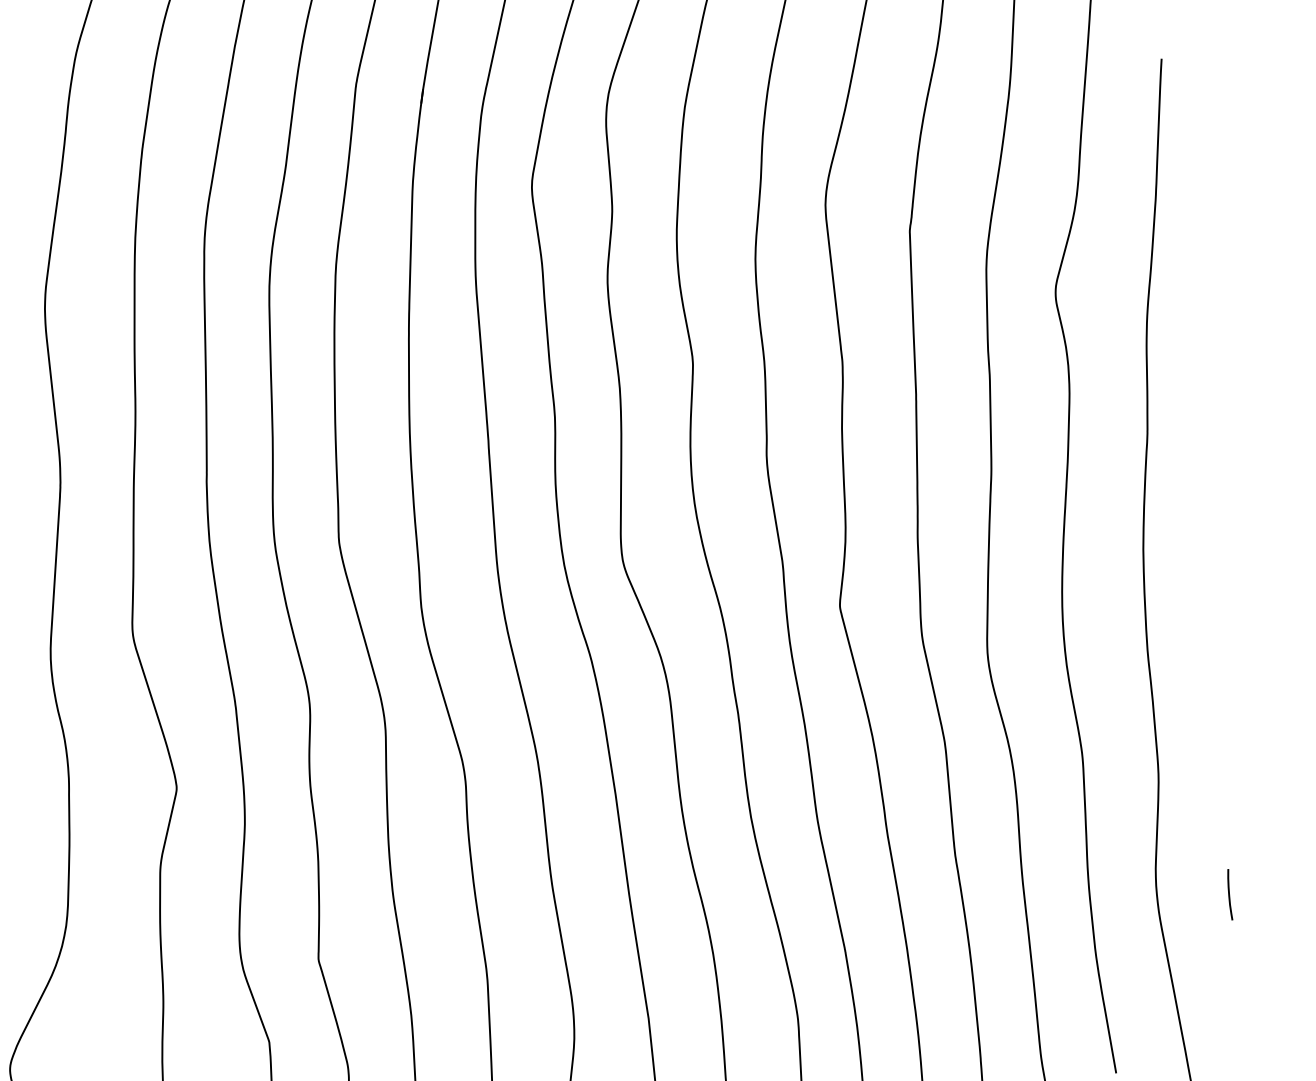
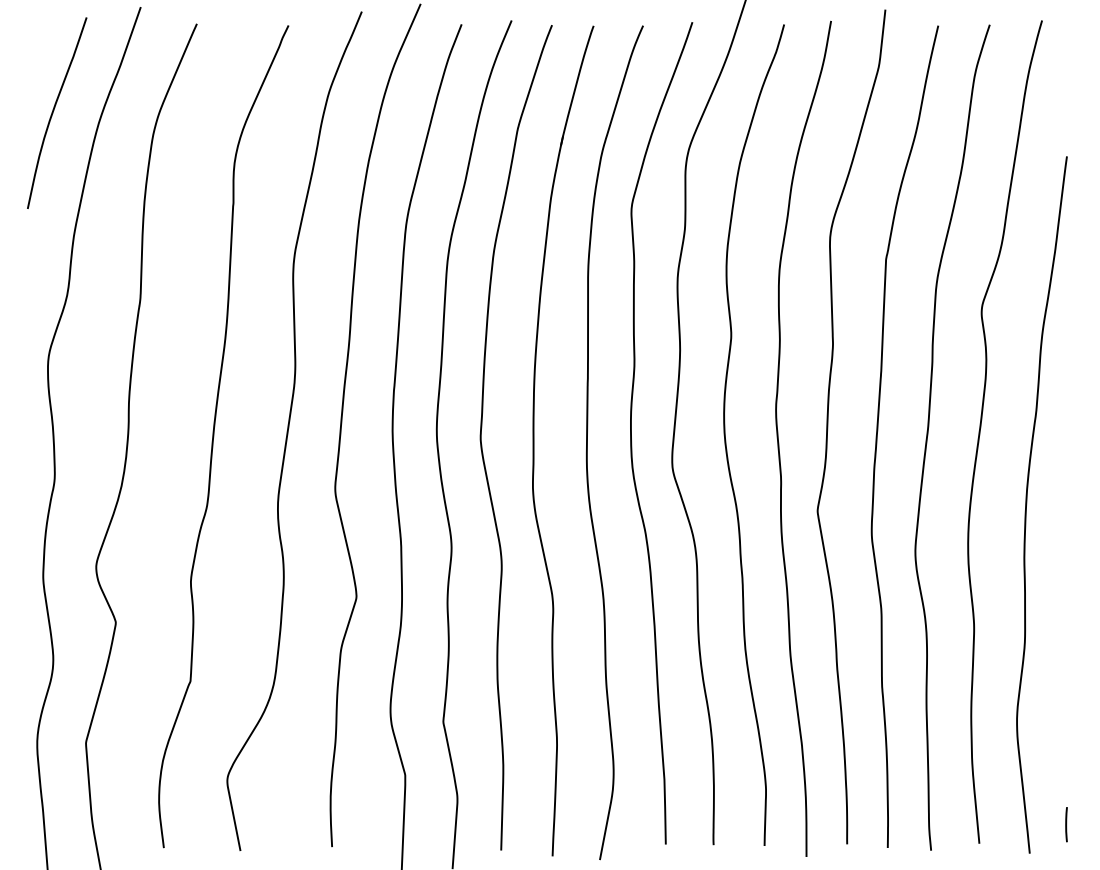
line: (1229, 894) -> (1066, 824), moved

